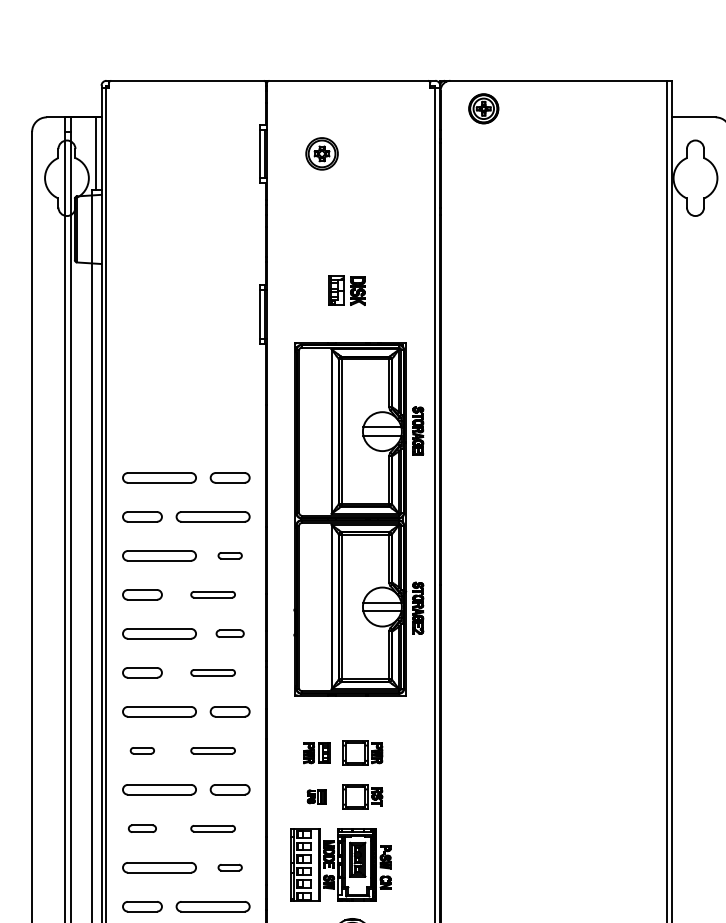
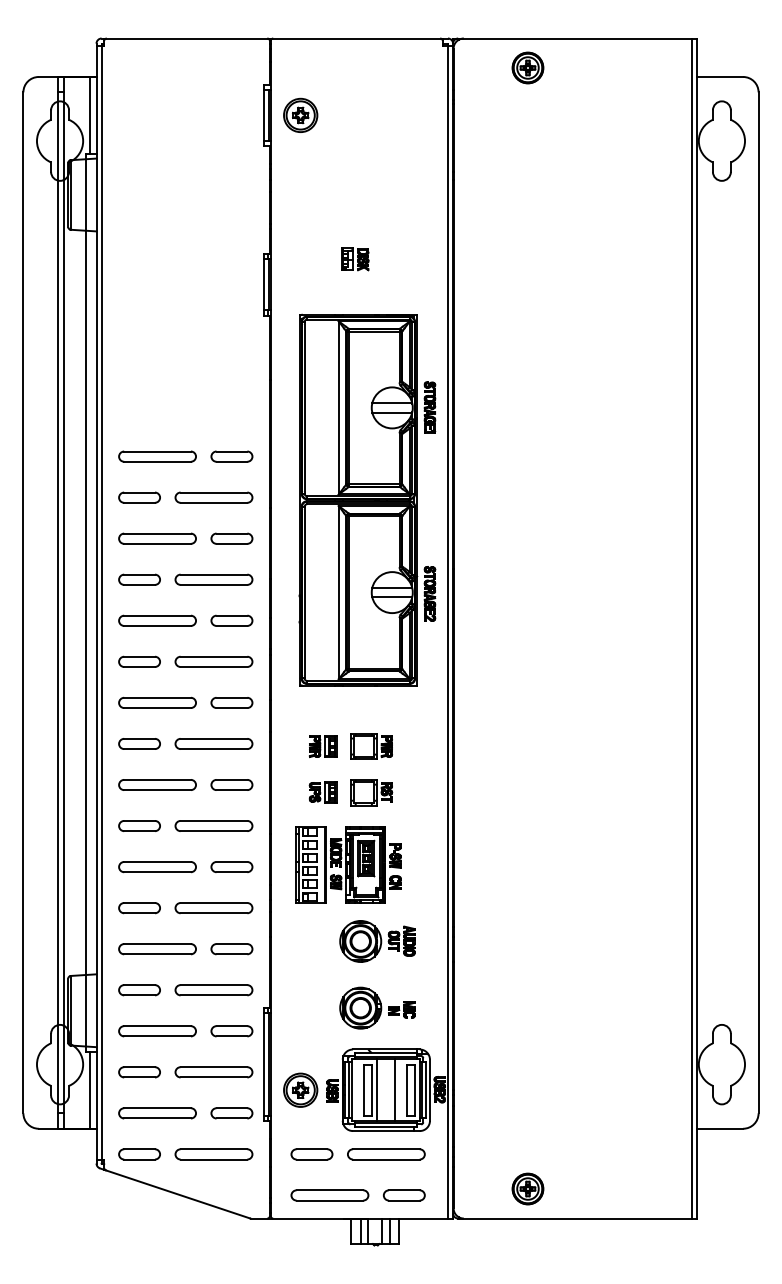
part: (483, 108) -> (527, 67), moved
part: (321, 152) -> (300, 114), moved
part: (347, 290) -> (355, 259), size x0.71
part: (229, 555) -> (231, 538), size x1.67
part: (212, 594) -> (213, 579), size x1.67
part: (229, 633) -> (231, 620), size x1.43
part: (212, 672) -> (213, 661), size x1.67
part: (142, 750) -> (139, 743), size x1.67
part: (212, 750) -> (213, 743), size x1.67
part: (316, 796) -> (322, 792), size x1.43
part: (142, 828) -> (139, 825), size x1.43
part: (212, 828) -> (213, 825), size x1.67
part: (229, 867) -> (231, 866), size x1.67

